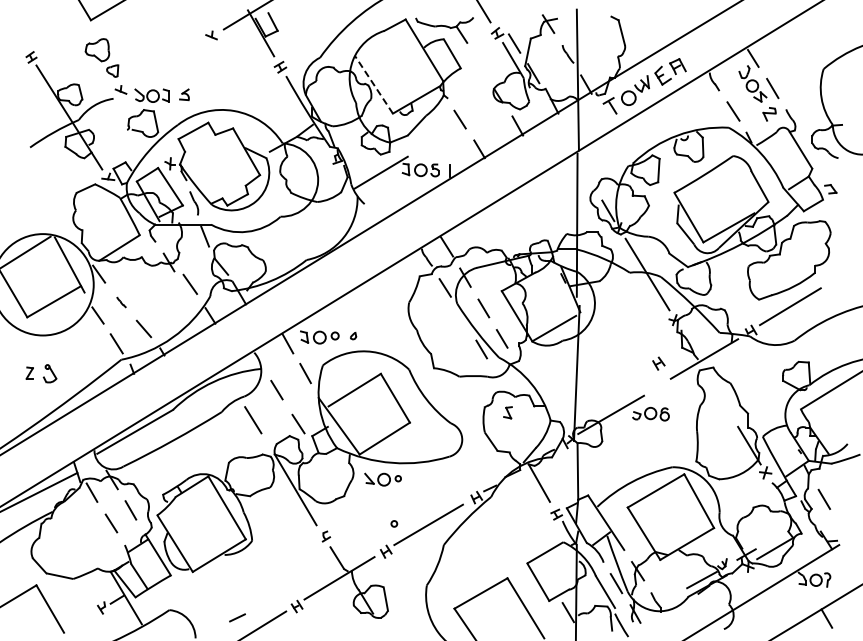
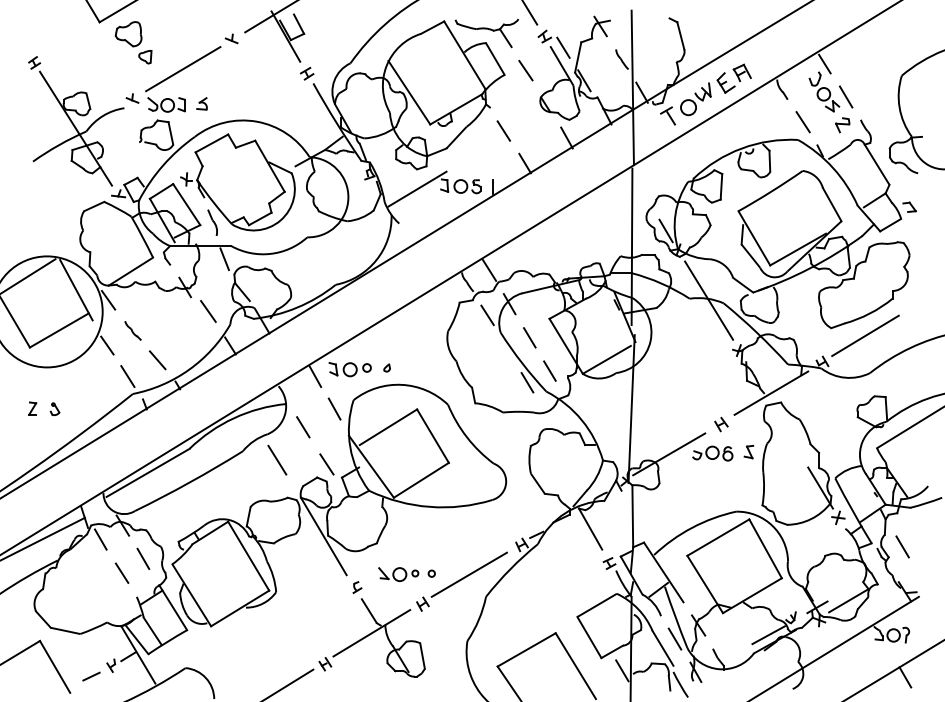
part: (101, 57) -> (133, 42), moved
line: (167, 62) -> (183, 68), added
line: (480, 64) -> (526, 70), added
line: (373, 84) -> (408, 92), dashed -> solid
part: (121, 302) -> (133, 331), size x1.67
part: (658, 363) -> (721, 424), moved
part: (50, 373) -> (55, 409), size x0.62
part: (507, 412) -> (748, 451), moved
part: (382, 479) -> (398, 574), moved
line: (237, 617) -> (91, 676), moved

